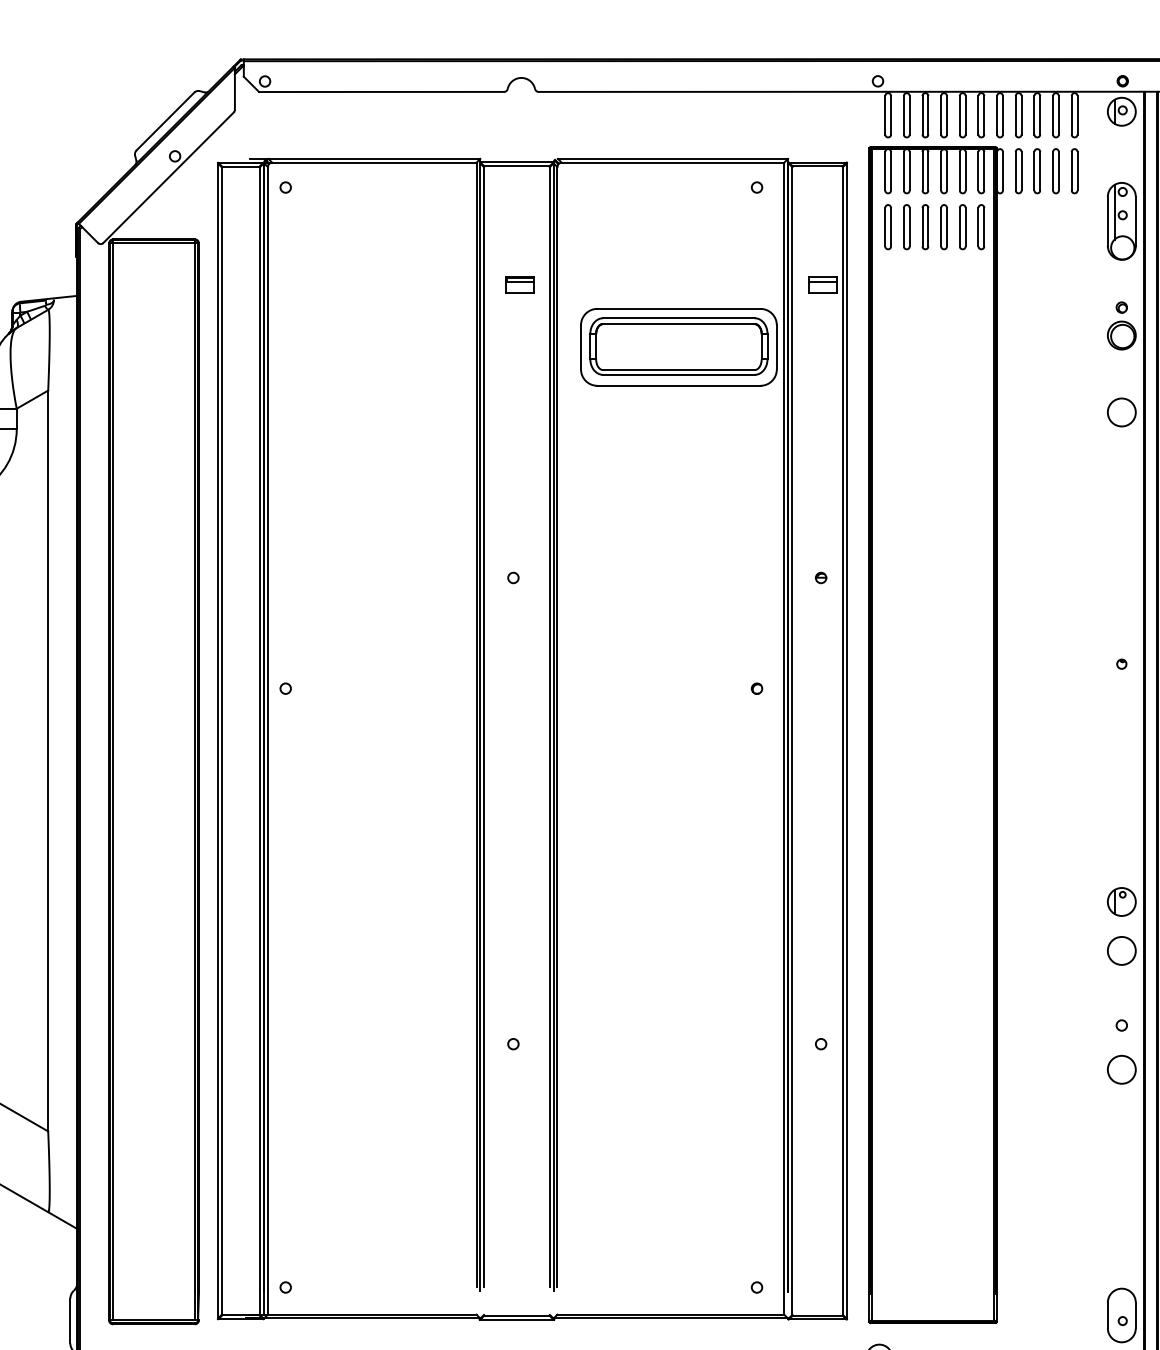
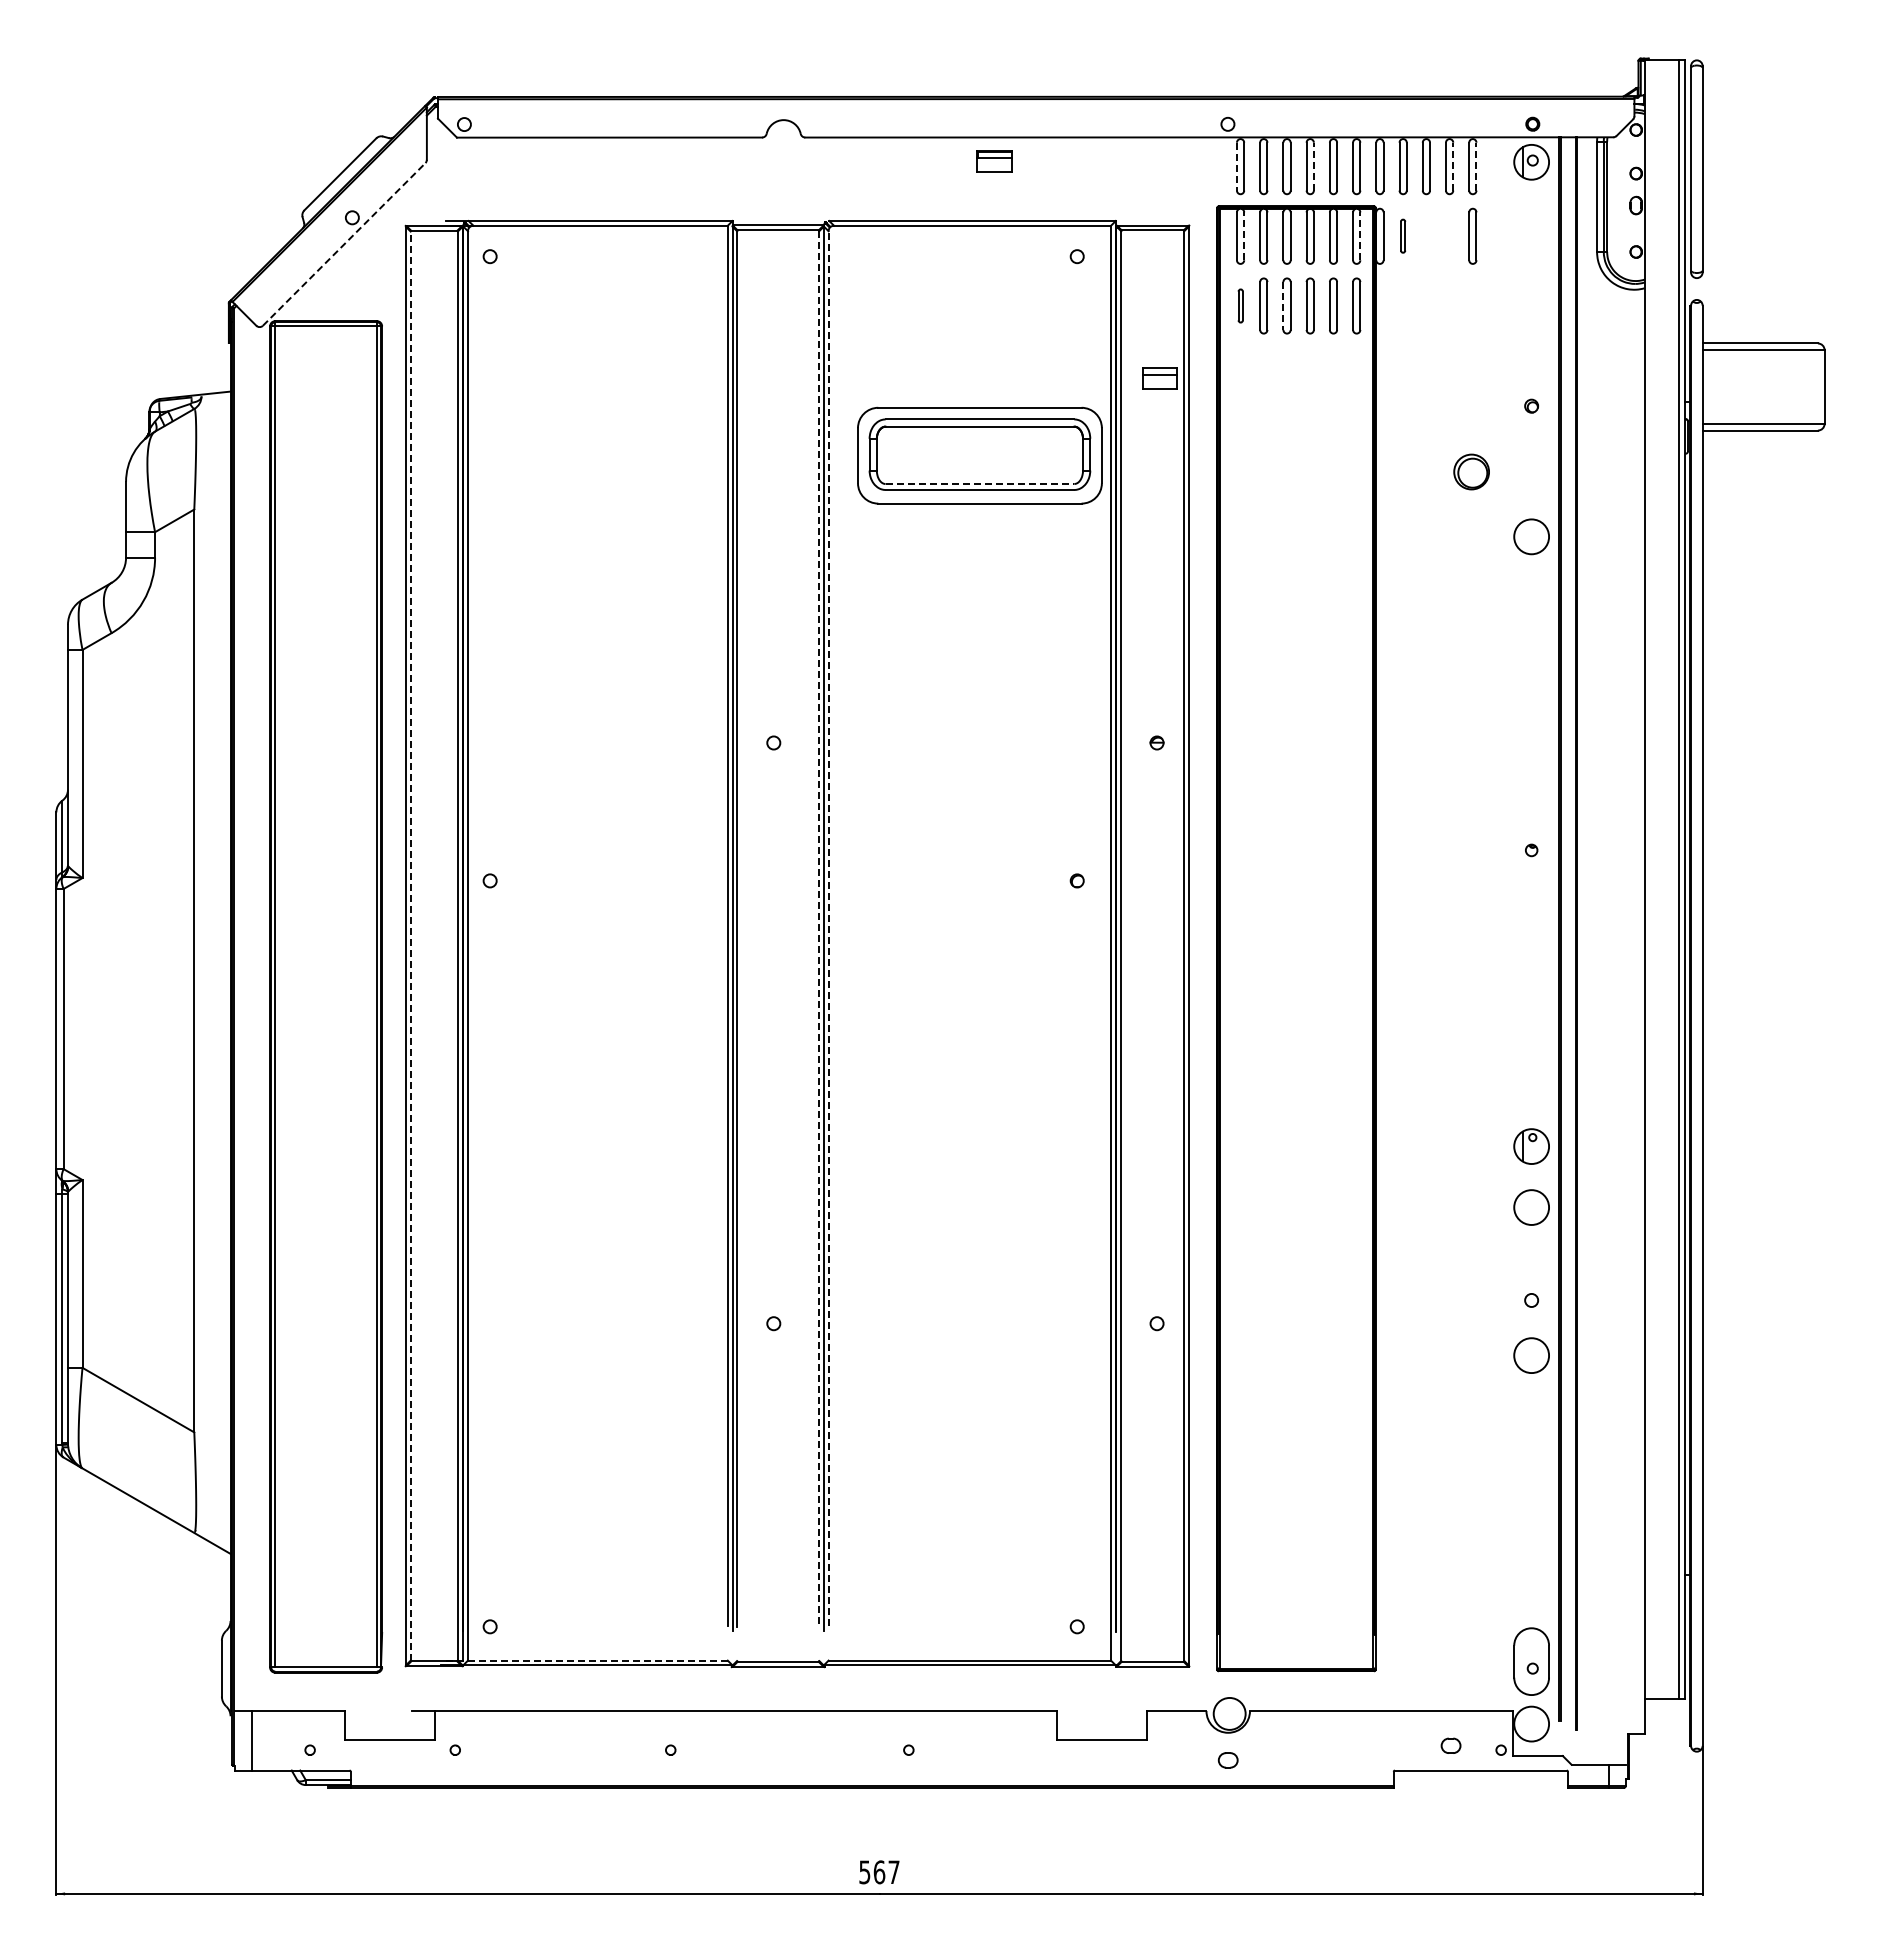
line: (884, 115) -> (1236, 166), solid -> dashed
line: (946, 115) -> (1313, 166), solid -> dashed
line: (1059, 115) -> (1453, 166), solid -> dashed
line: (1077, 115) -> (1476, 166), solid -> dashed
part: (1018, 170) -> (1402, 235), size x0.6
part: (1037, 170) -> (1426, 235), removed
part: (1055, 170) -> (1449, 235), removed
line: (891, 171) -> (1244, 236), solid -> dashed
line: (984, 171) -> (1360, 236), solid -> dashed
line: (168, 177) -> (344, 244), solid -> dashed
part: (1121, 221) -> (1531, 298), removed
part: (888, 226) -> (1240, 305), size x0.6
line: (922, 227) -> (1283, 306), solid -> dashed
part: (520, 285) -> (994, 161), moved
part: (1121, 335) -> (1471, 471), moved
line: (679, 370) -> (980, 484), solid -> dashed
line: (550, 726) -> (819, 928), solid -> dashed
line: (557, 726) -> (828, 928), solid -> dashed
line: (221, 741) -> (410, 946), solid -> dashed
line: (363, 1314) -> (586, 1660), solid -> dashed

